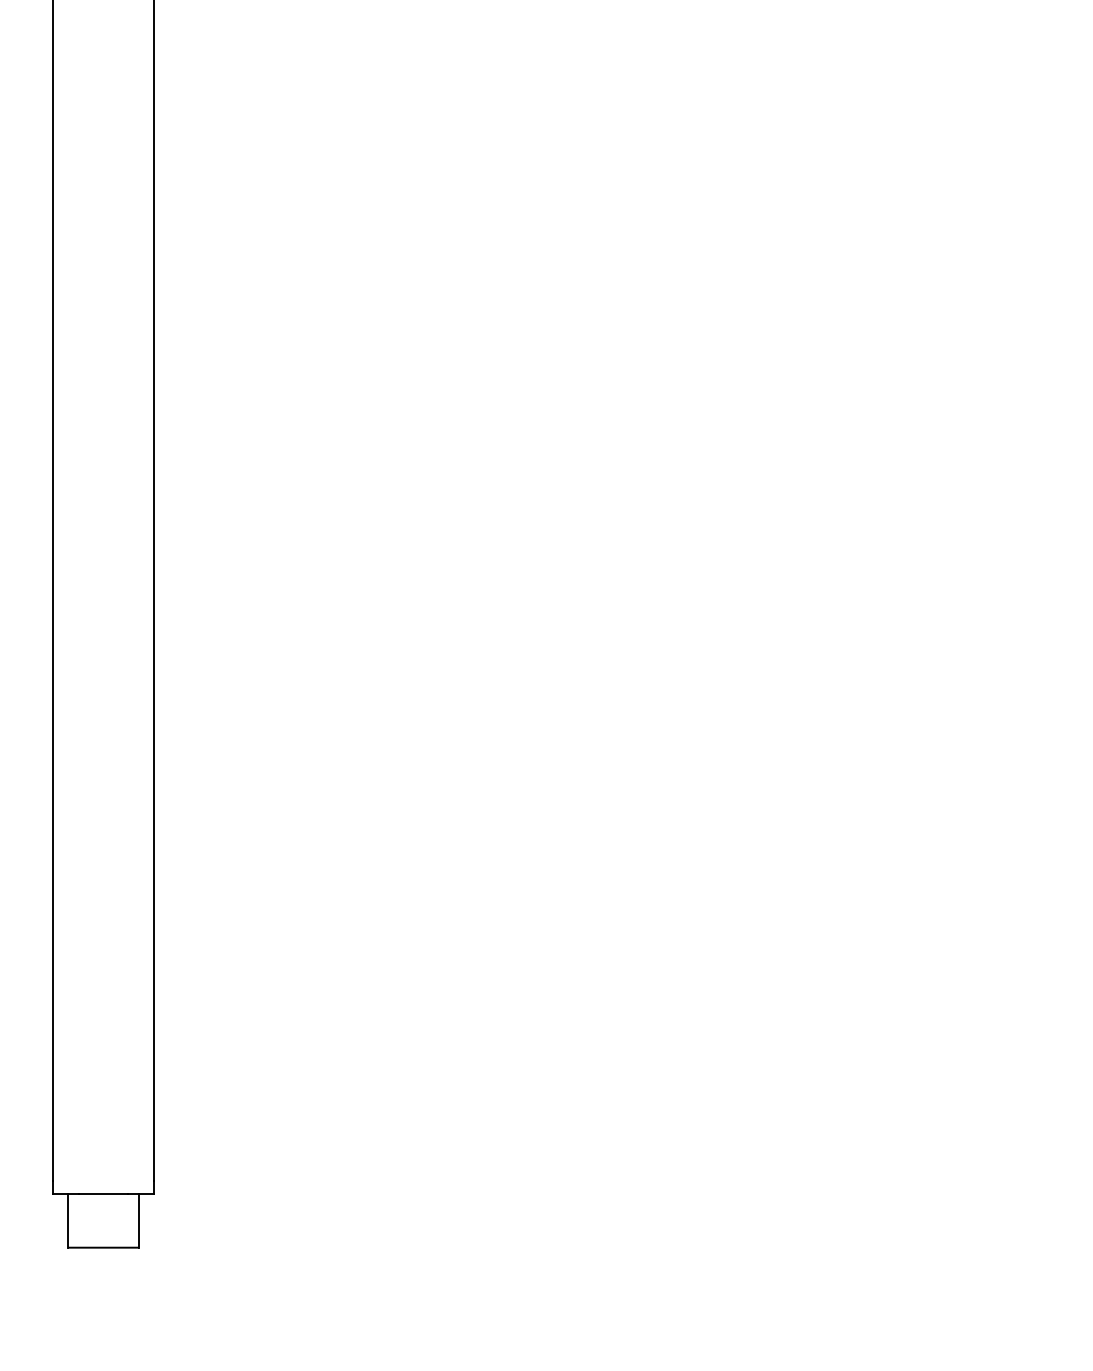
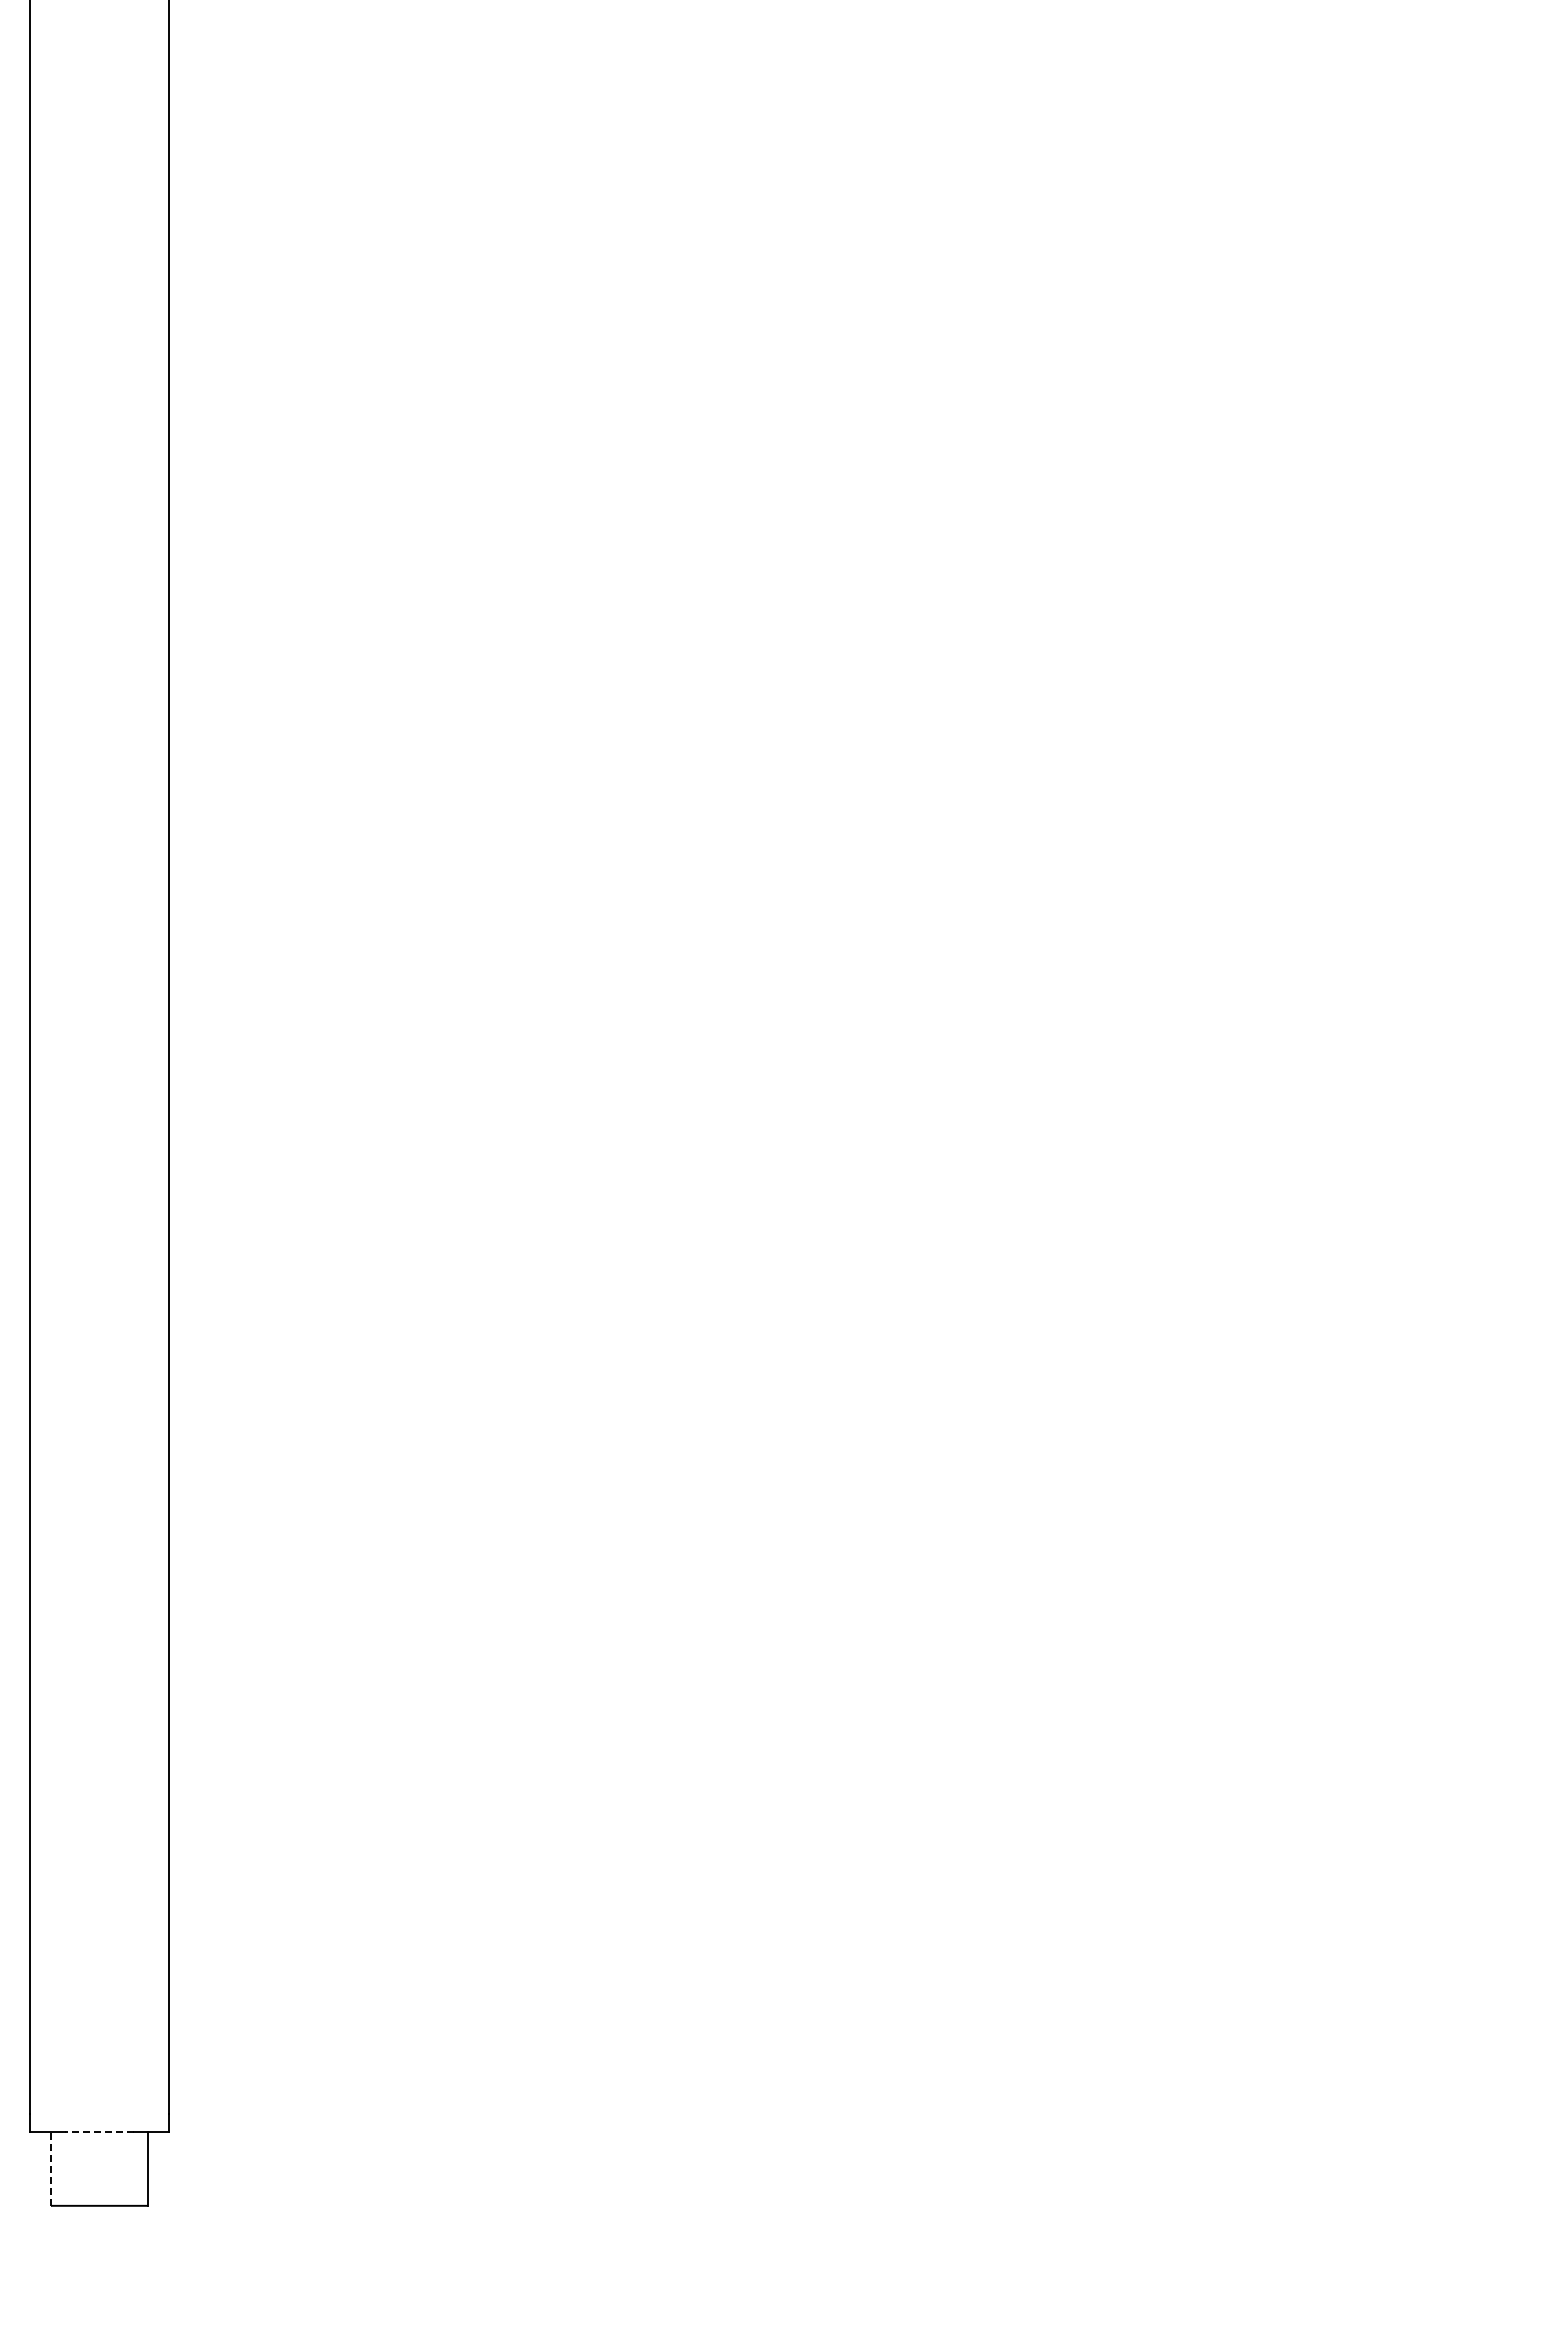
line: (103, 1194) -> (99, 2132), solid -> dashed
line: (68, 1220) -> (51, 2168), solid -> dashed

